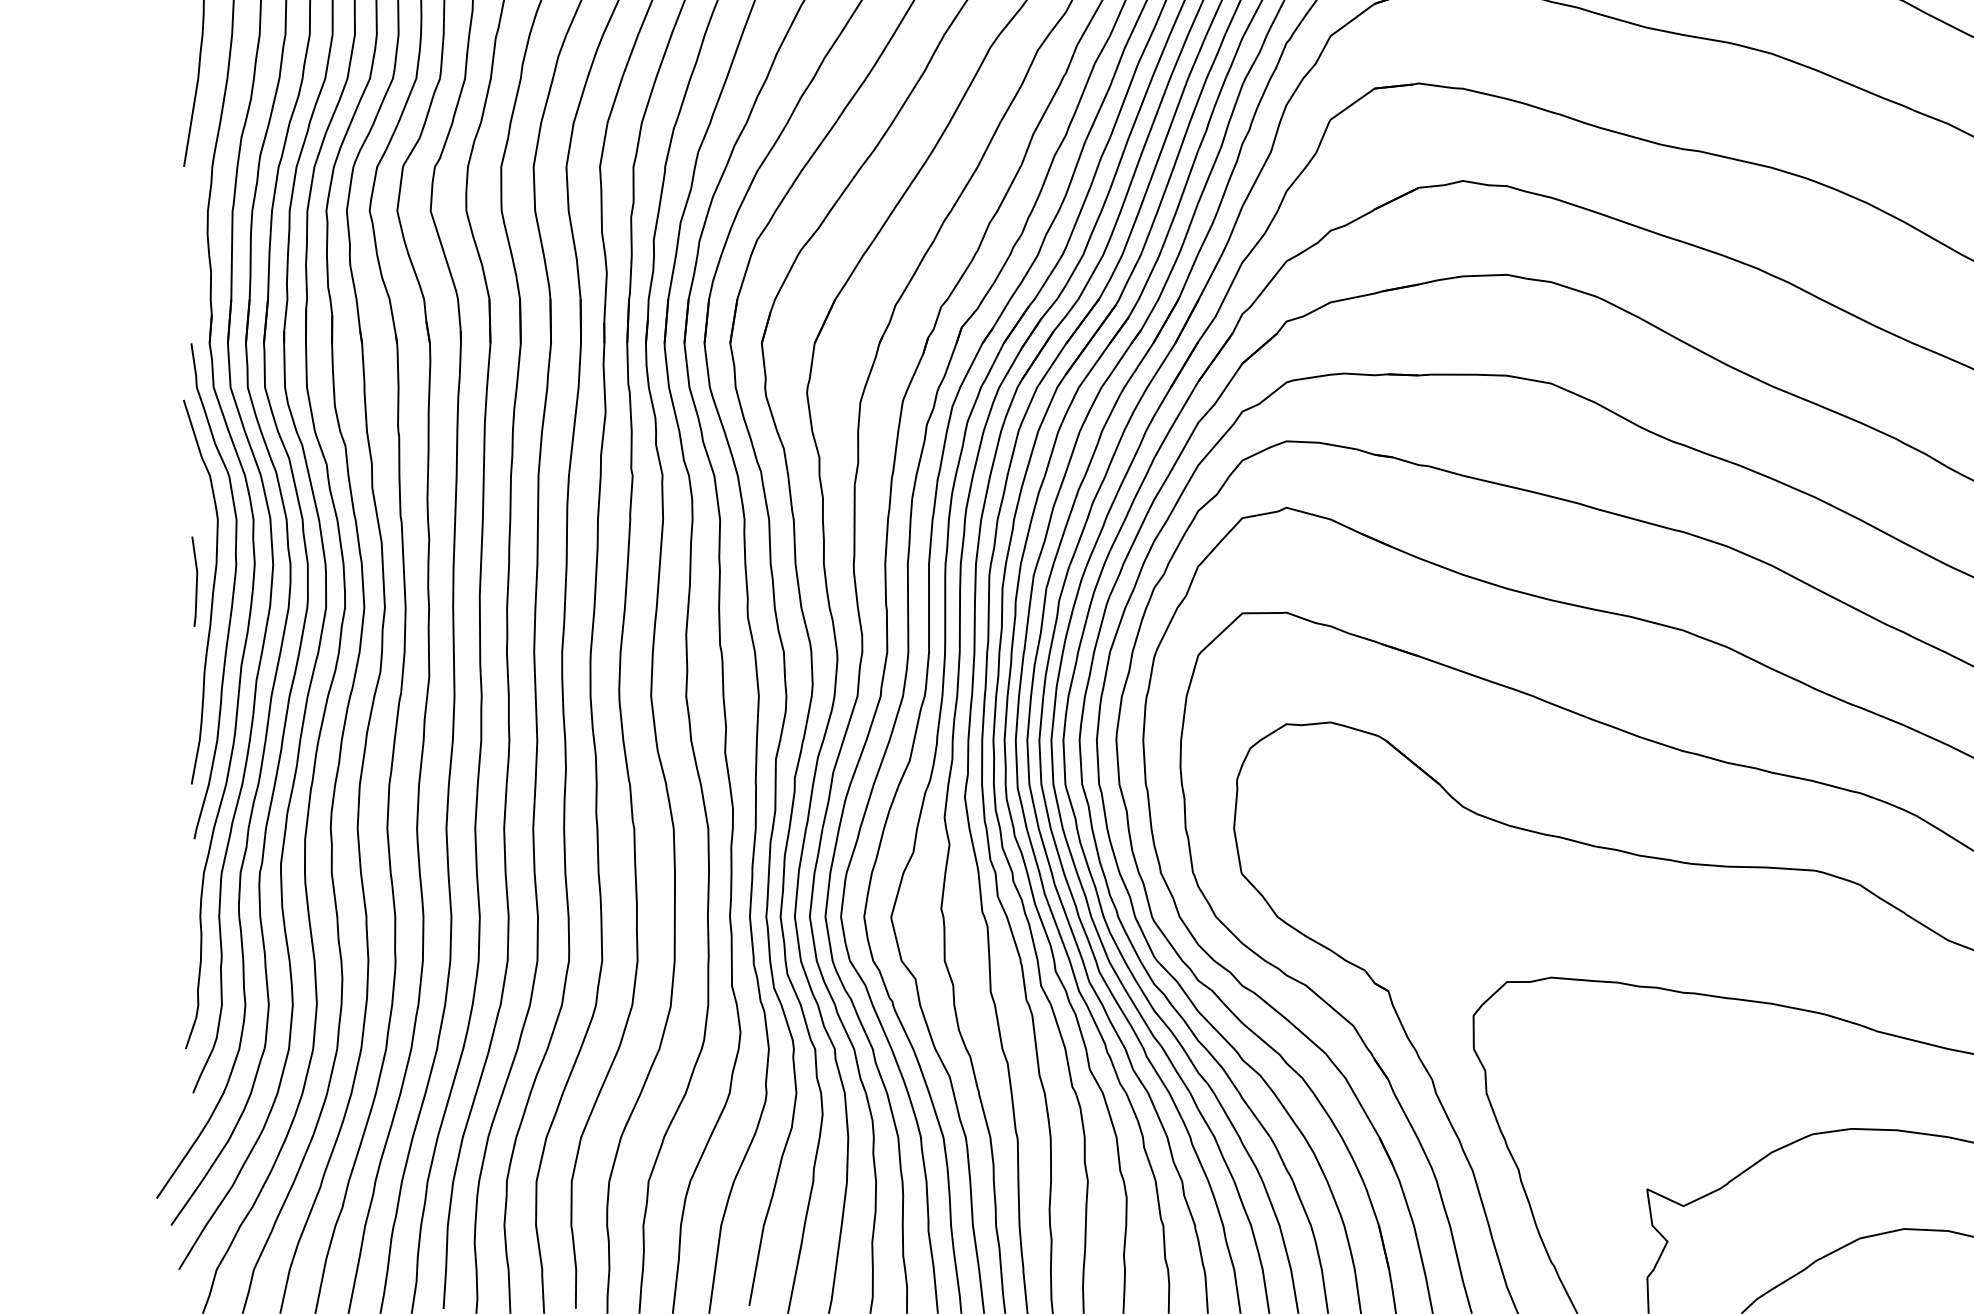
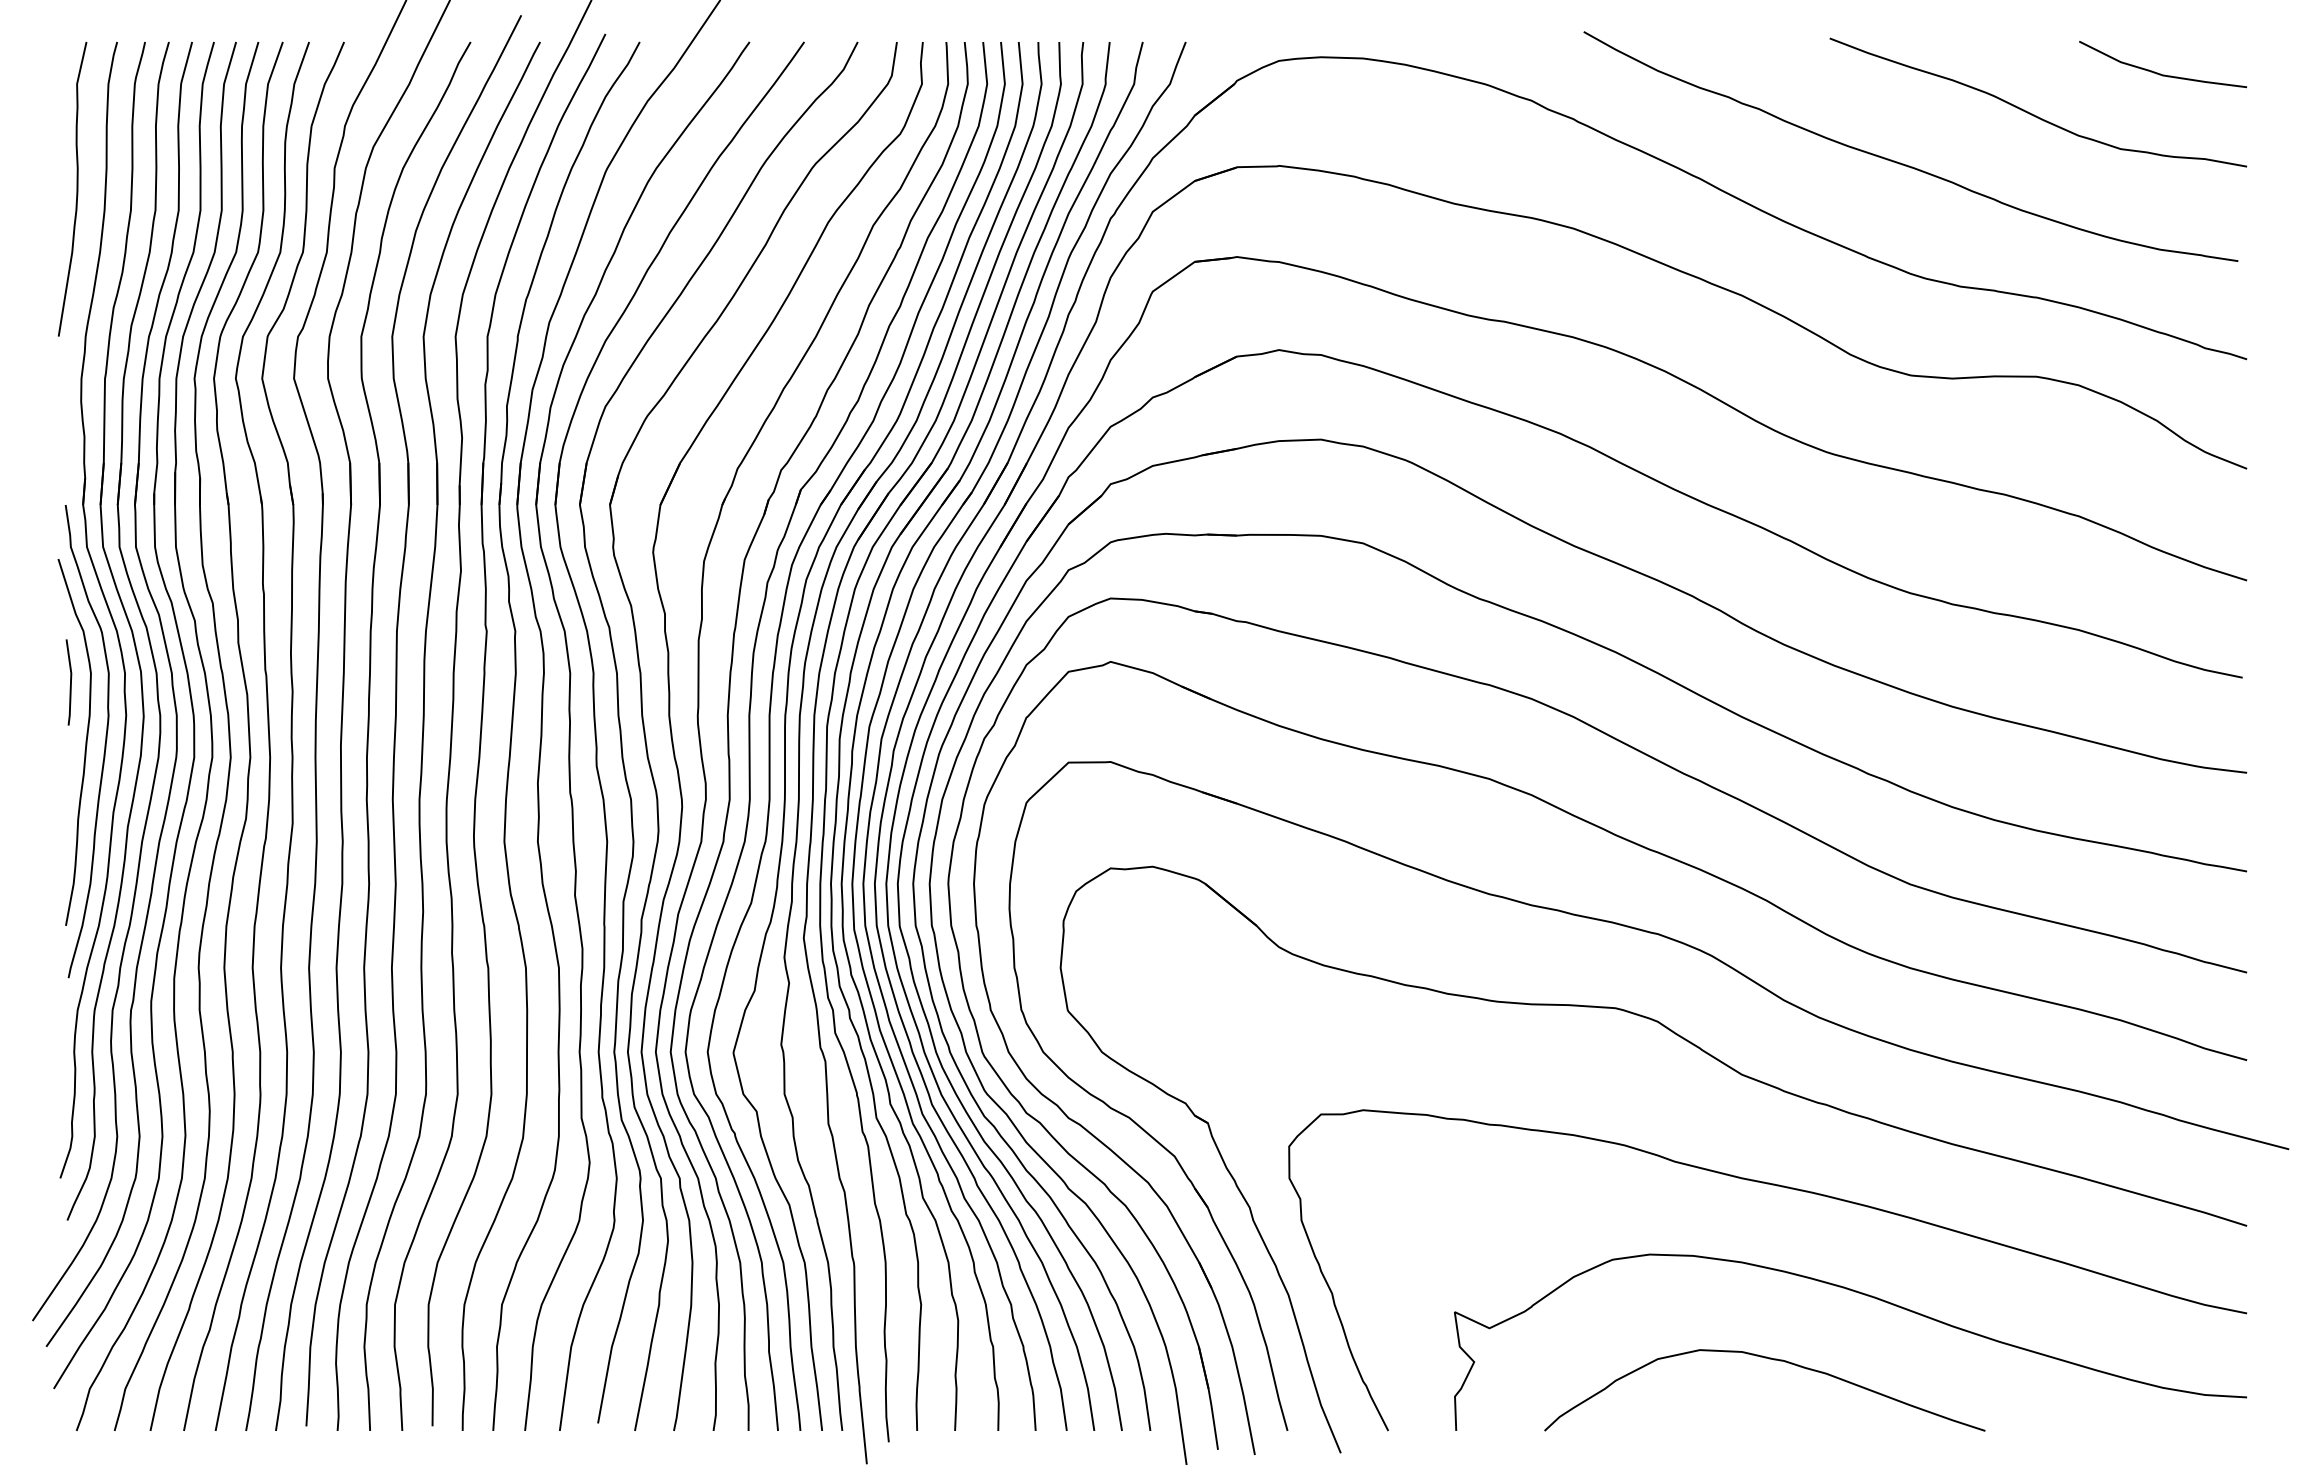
line: (196, 581) -> (70, 682), moved

